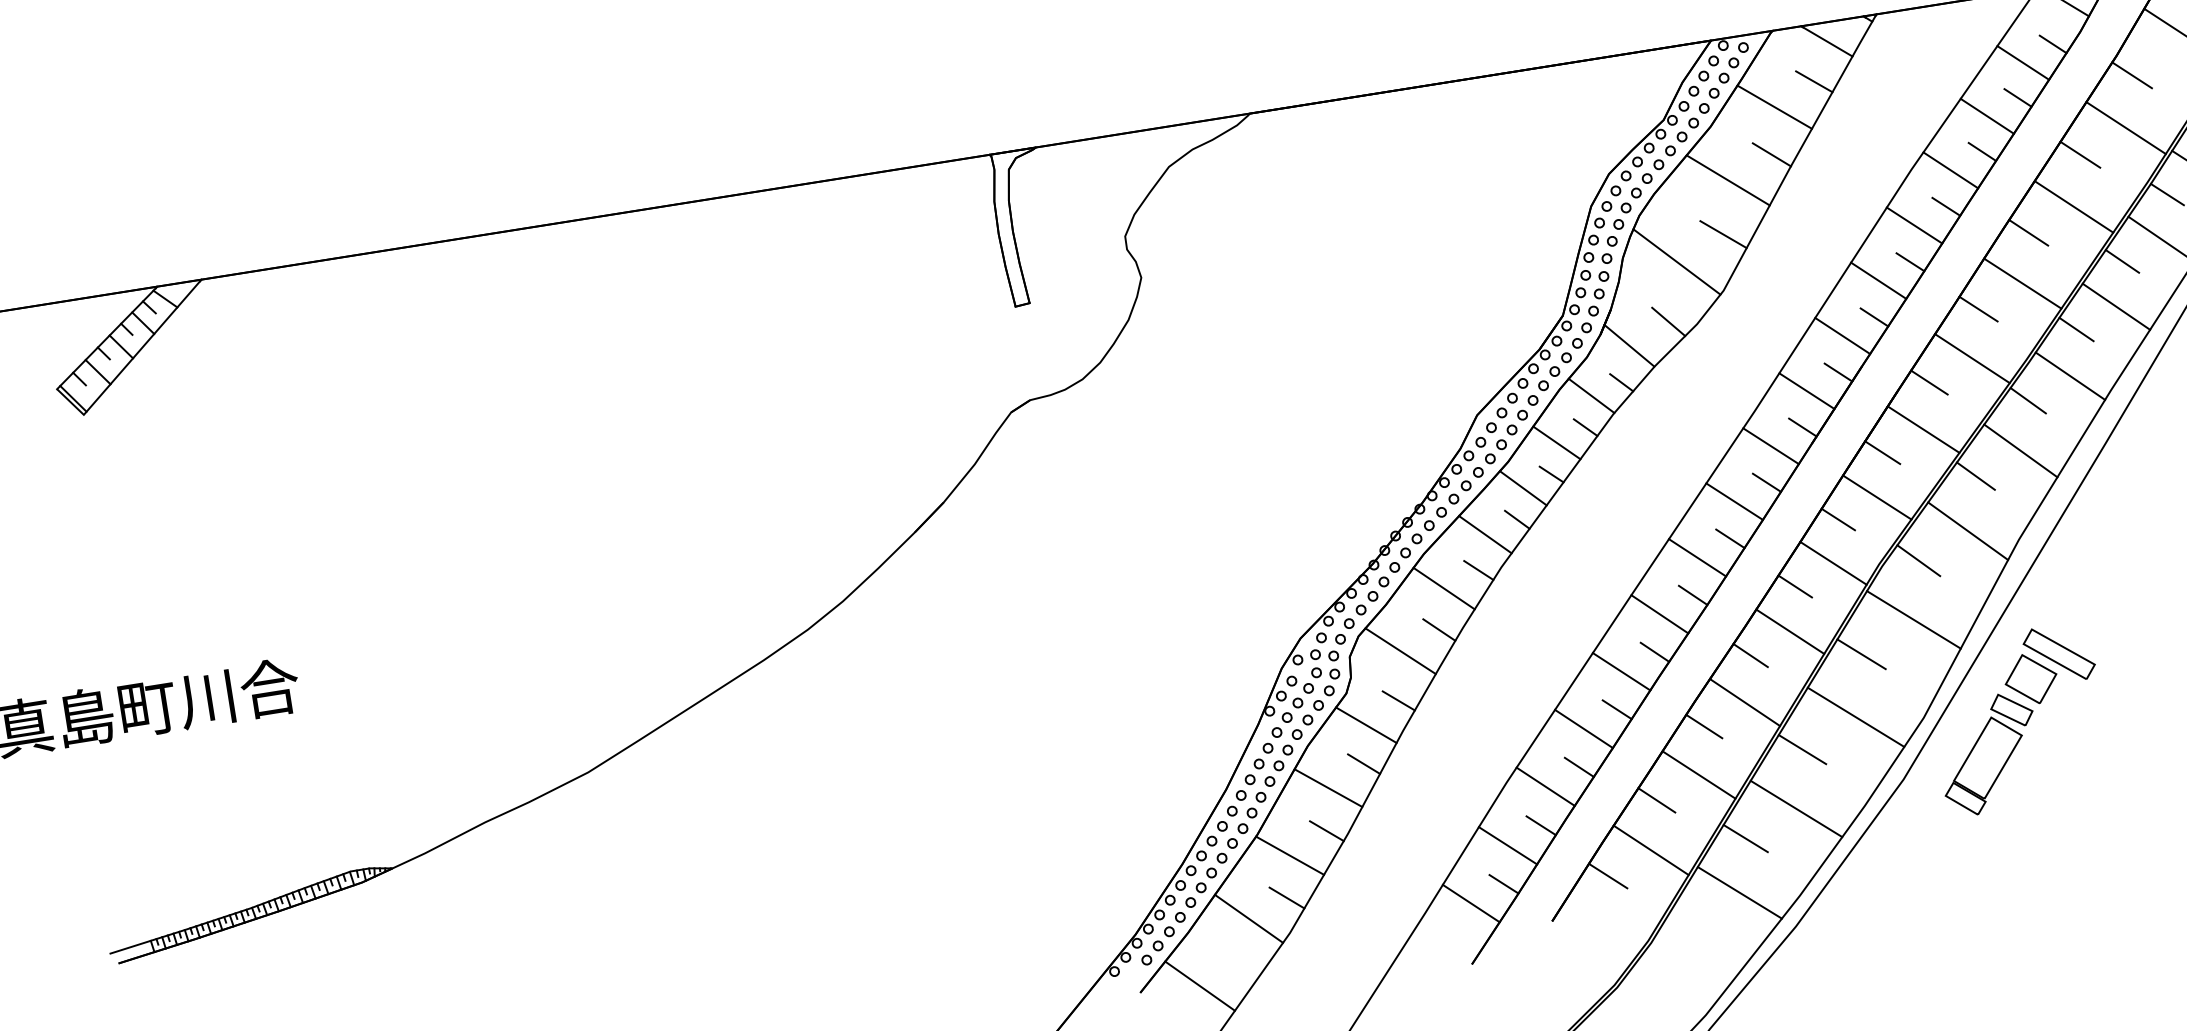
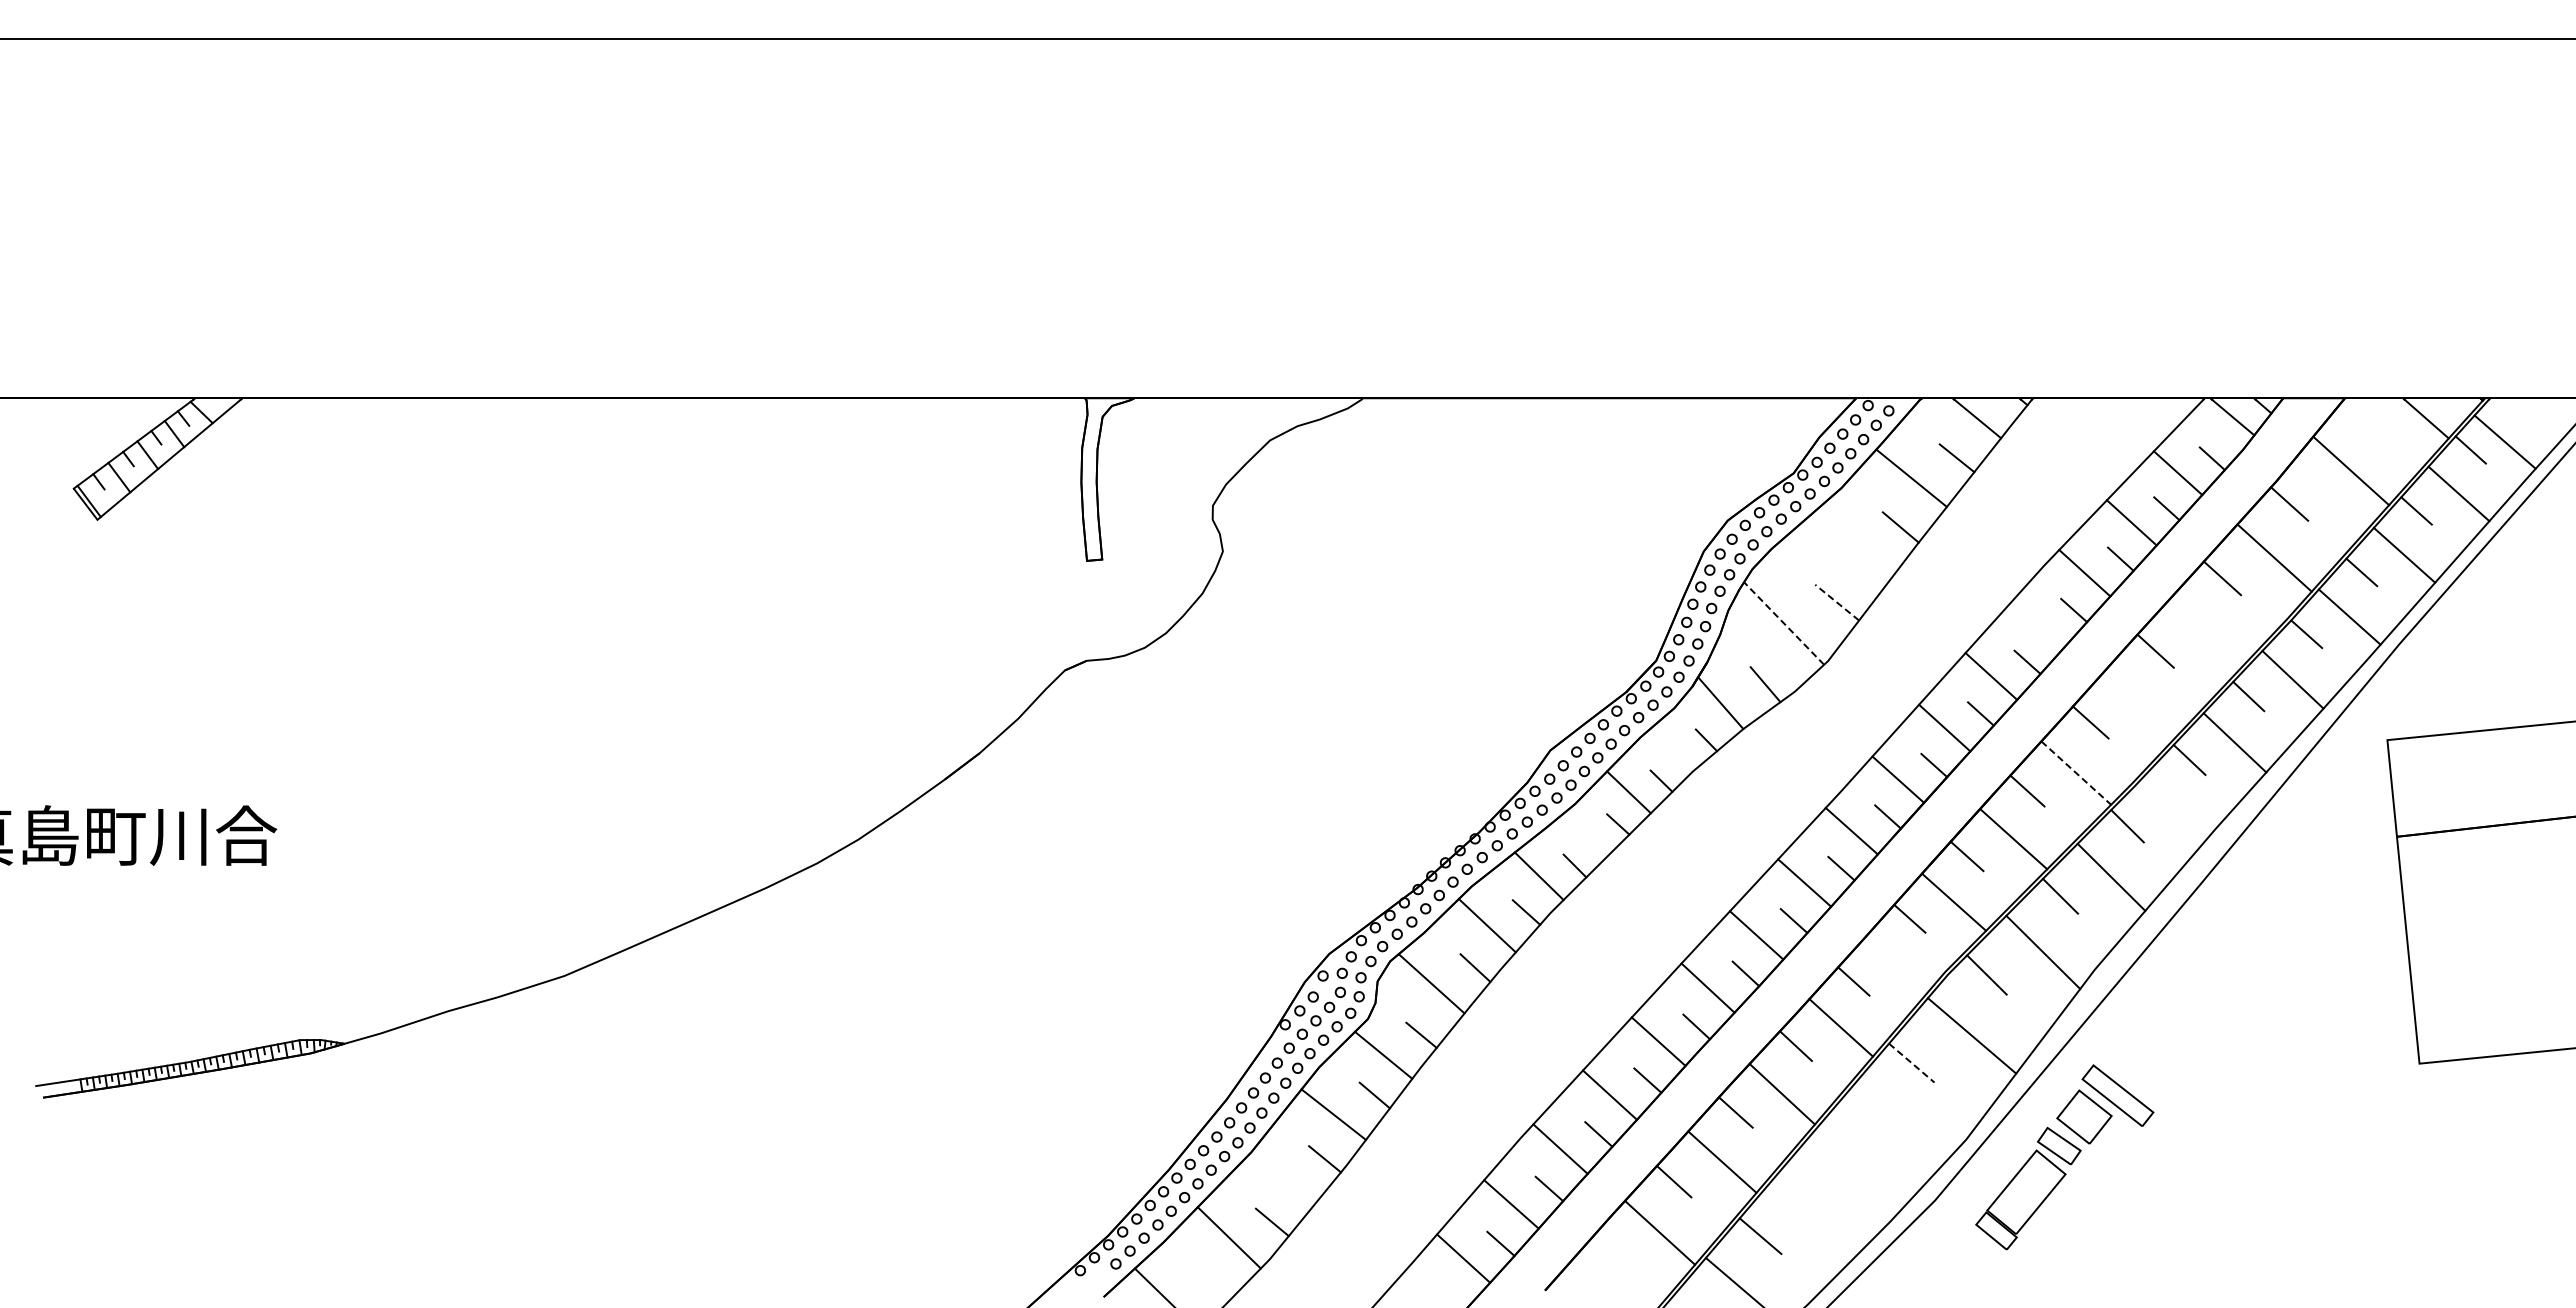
line: (1727, 180) -> (1850, 546), removed
line: (2073, 206) -> (2206, 631), removed
line: (1914, 225) -> (2037, 624), removed
line: (1722, 234) -> (1836, 602), solid -> dashed
line: (1676, 262) -> (1783, 623), solid -> dashed
line: (2022, 282) -> (2141, 702), removed
line: (1972, 358) -> (2076, 773), solid -> dashed
line: (2070, 376) -> (2175, 807), removed
line: (1591, 395) -> (1672, 748), removed
line: (1523, 487) -> (1586, 833), removed
line: (1833, 563) -> (1897, 963), removed
line: (1861, 654) -> (1911, 1063), solid -> dashed
line: (1855, 716) -> (1895, 1127), removed
line: (1802, 749) -> (1834, 1152), removed
line: (1796, 808) -> (1818, 1213), removed
line: (1289, 855) -> (1282, 1178), removed
line: (1607, 876) -> (1610, 1252), removed

